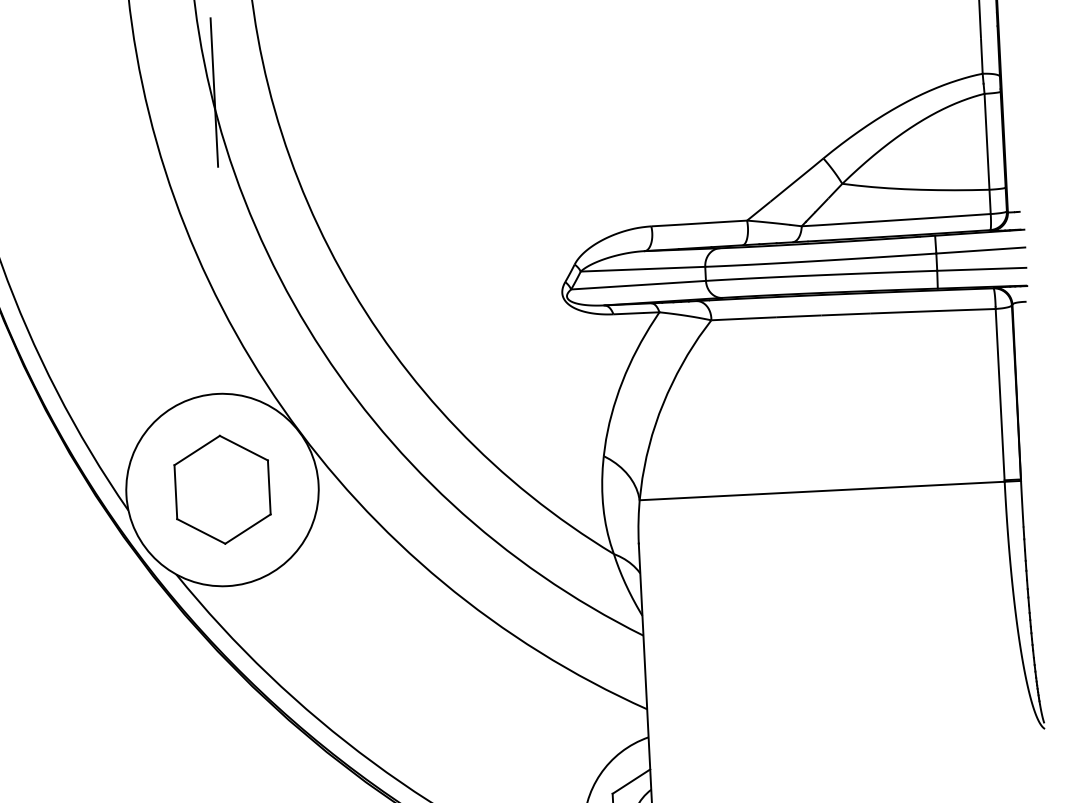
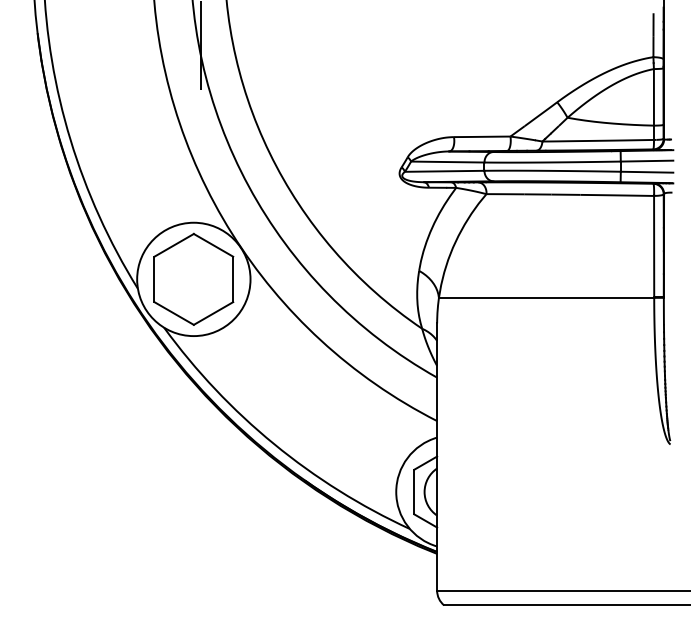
part: (221, 488) -> (193, 278), size x1.43

